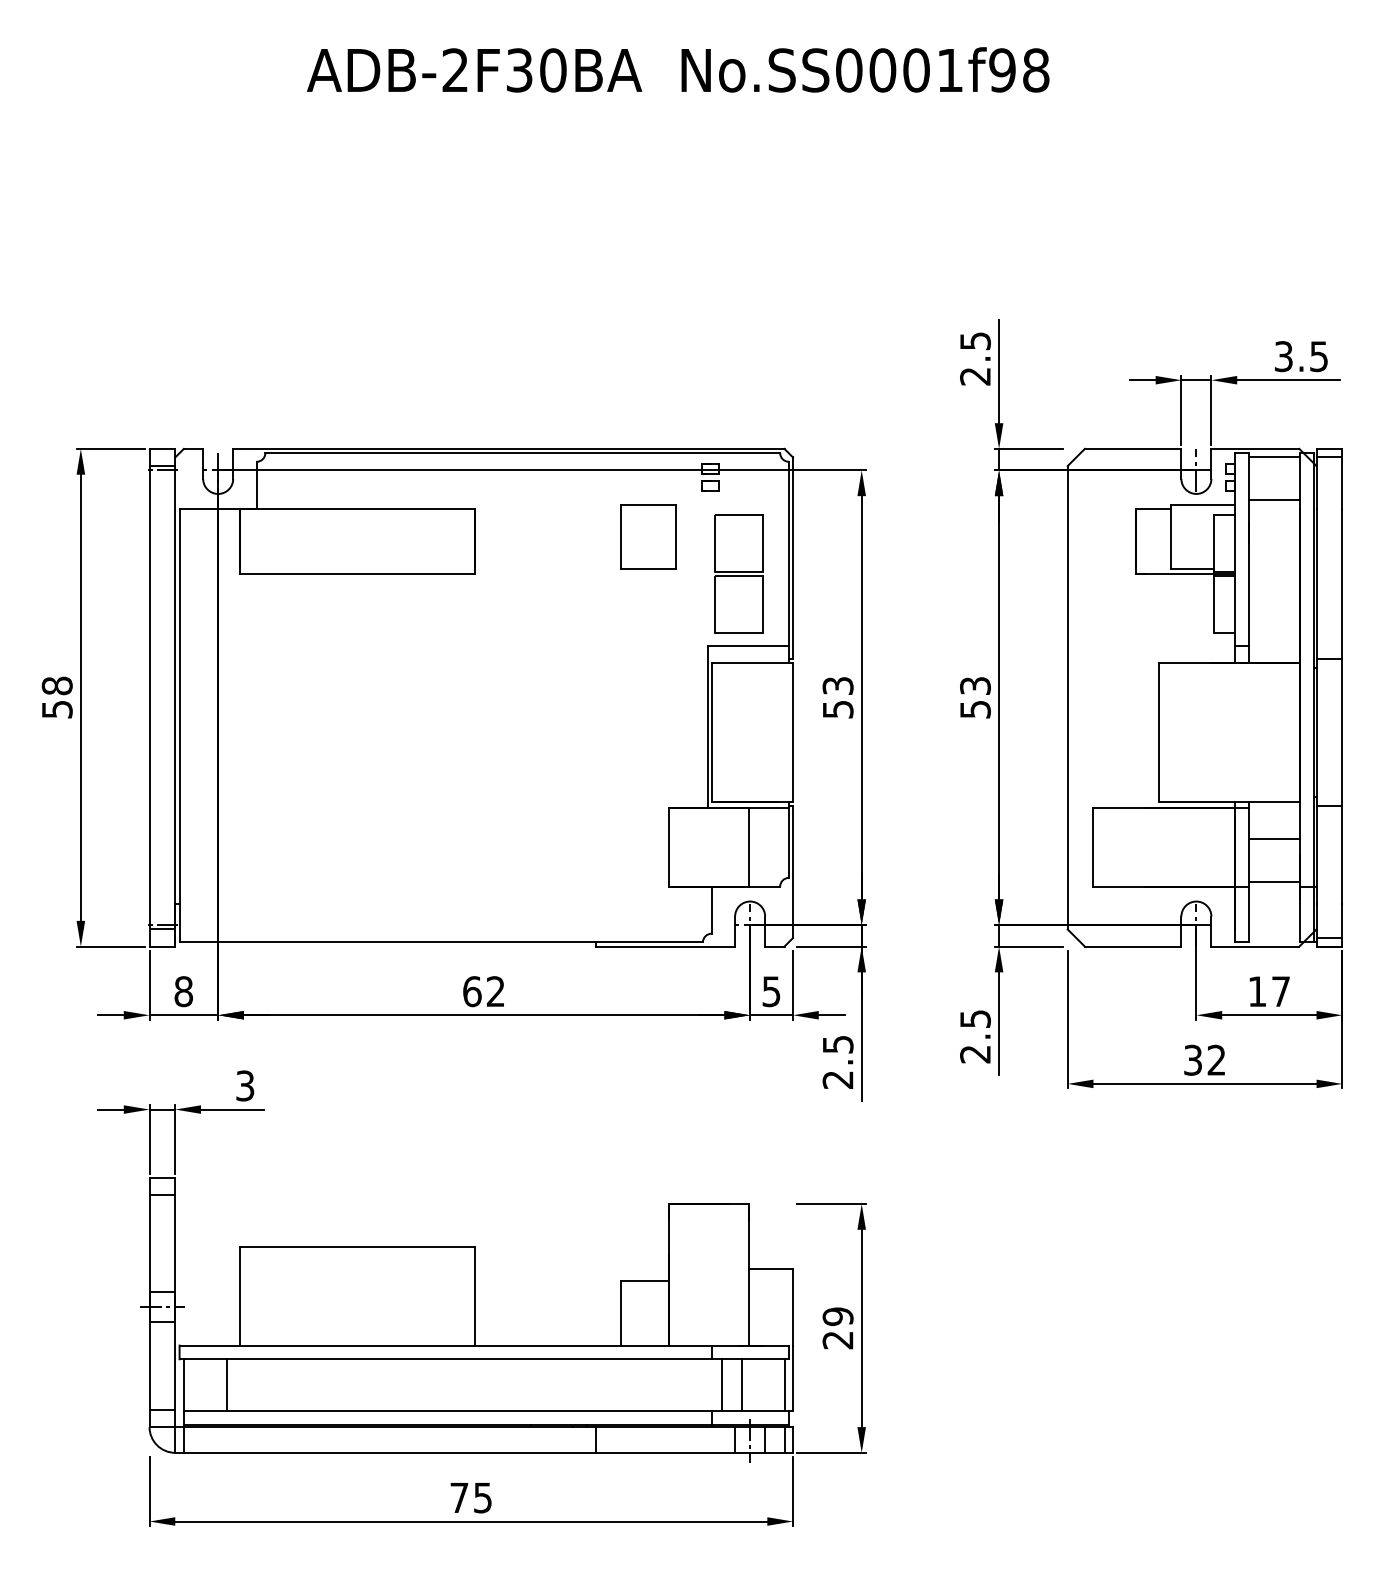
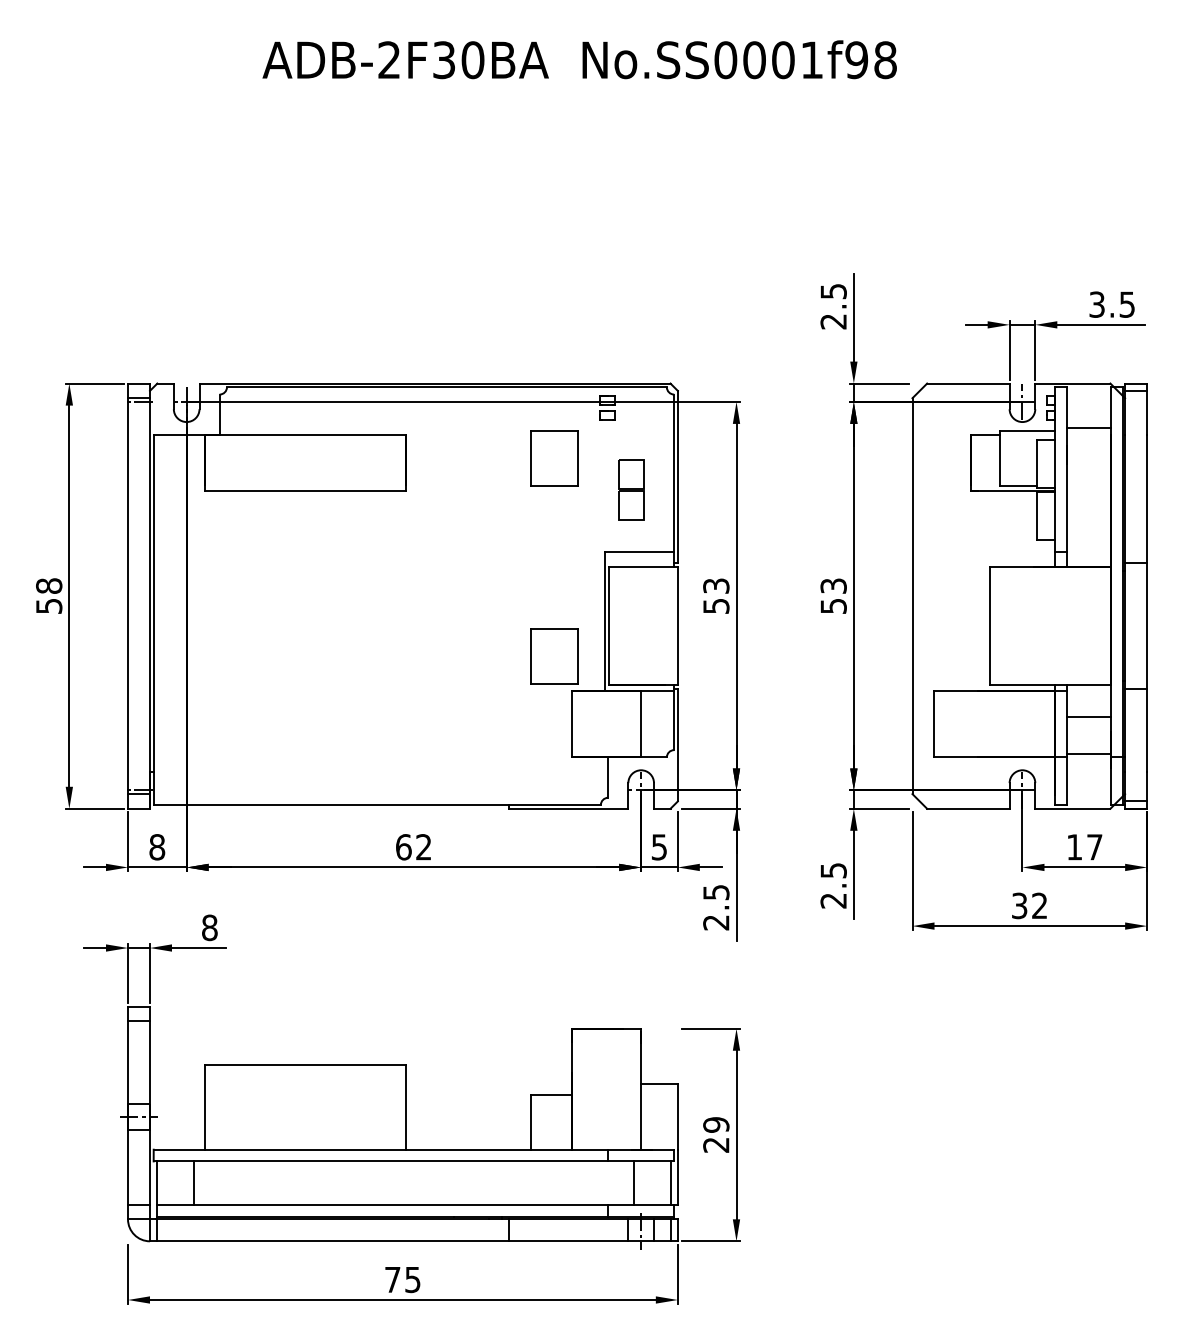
line: (1274, 457) -> (1089, 390), removed
part: (738, 573) -> (631, 490), size x0.6
part: (648, 768) -> (554, 656), added
text: (245, 1085) -> (210, 927), 3 -> 8
line: (721, 1384) -> (616, 1182), removed

